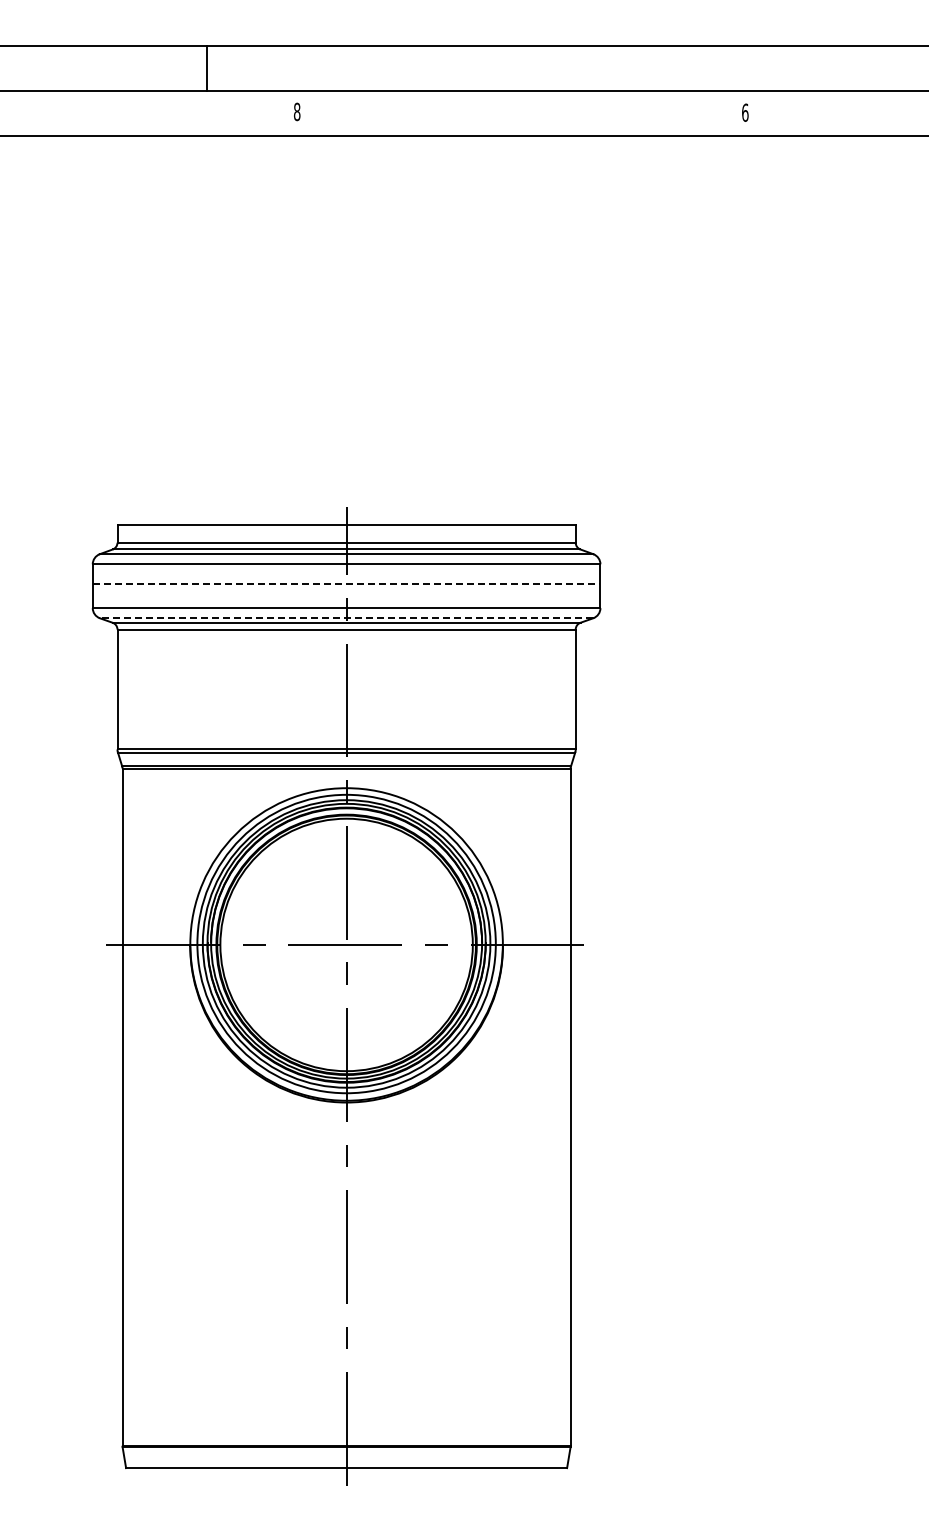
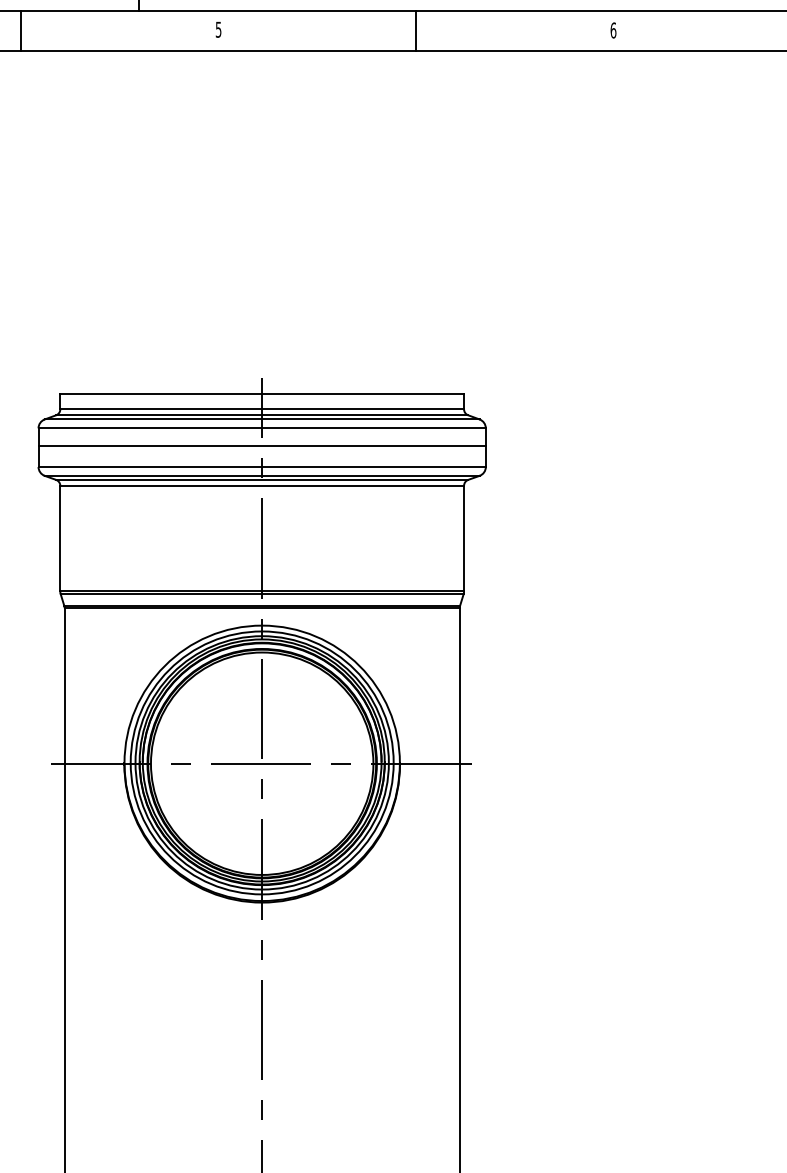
text: (297, 111) -> (218, 29), 8 -> 5
line: (72, 112) -> (20, 30), added
line: (520, 112) -> (415, 30), added
line: (346, 584) -> (262, 446), dashed -> solid
line: (346, 618) -> (262, 476), dashed -> solid

